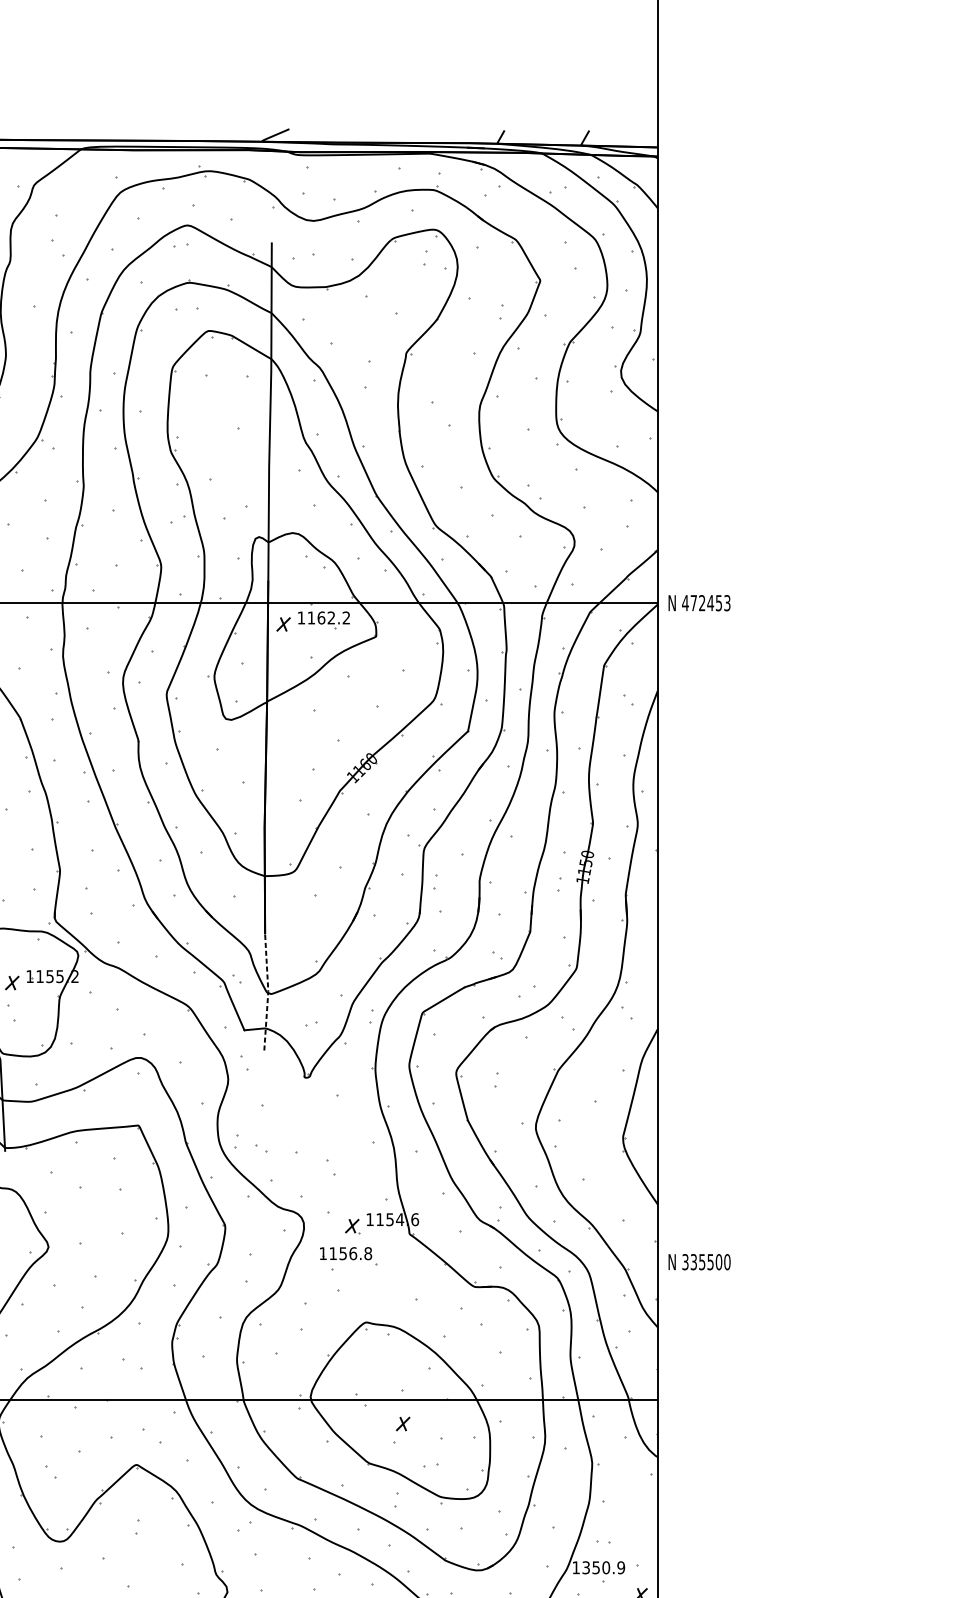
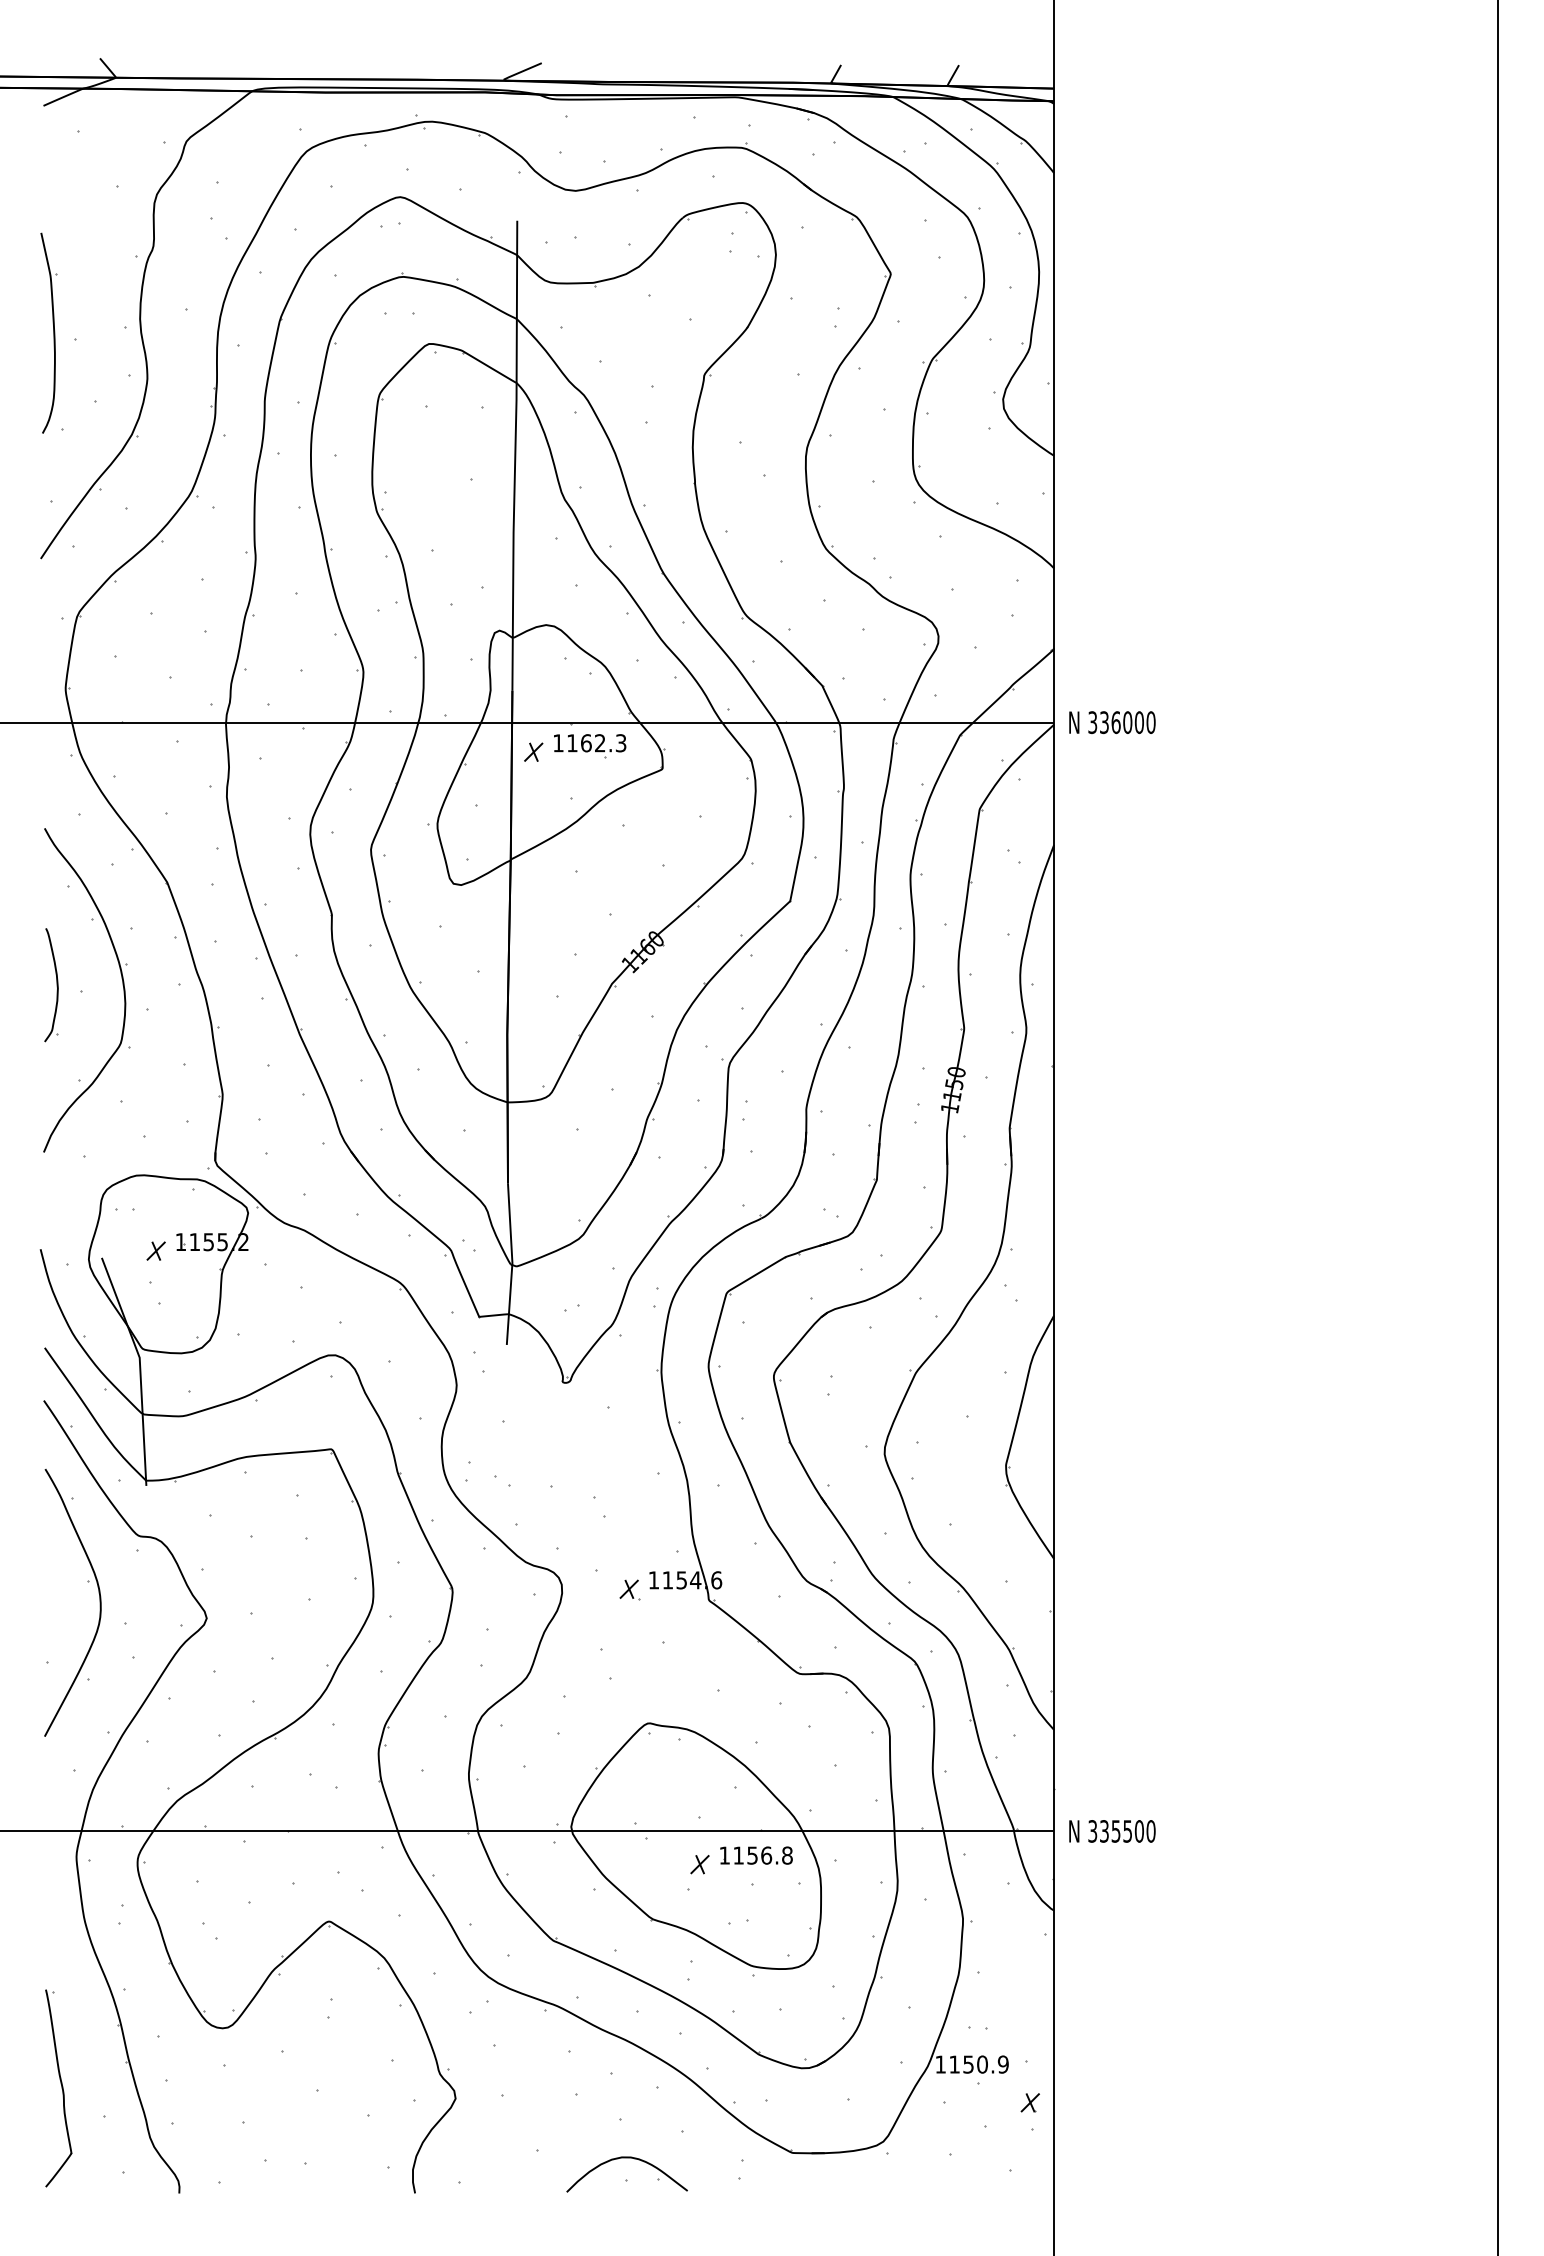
text: (706, 603) -> (1121, 722), 472453 -> 336000
text: (346, 618) -> (620, 743), 1162.2 -> 1162.3
line: (268, 992) -> (512, 1264), dashed -> solid
part: (346, 1253) -> (756, 1855), moved
text: (699, 1262) -> (1112, 1831), moved
text: (586, 1567) -> (954, 2064), 1350.9 -> 1150.9

